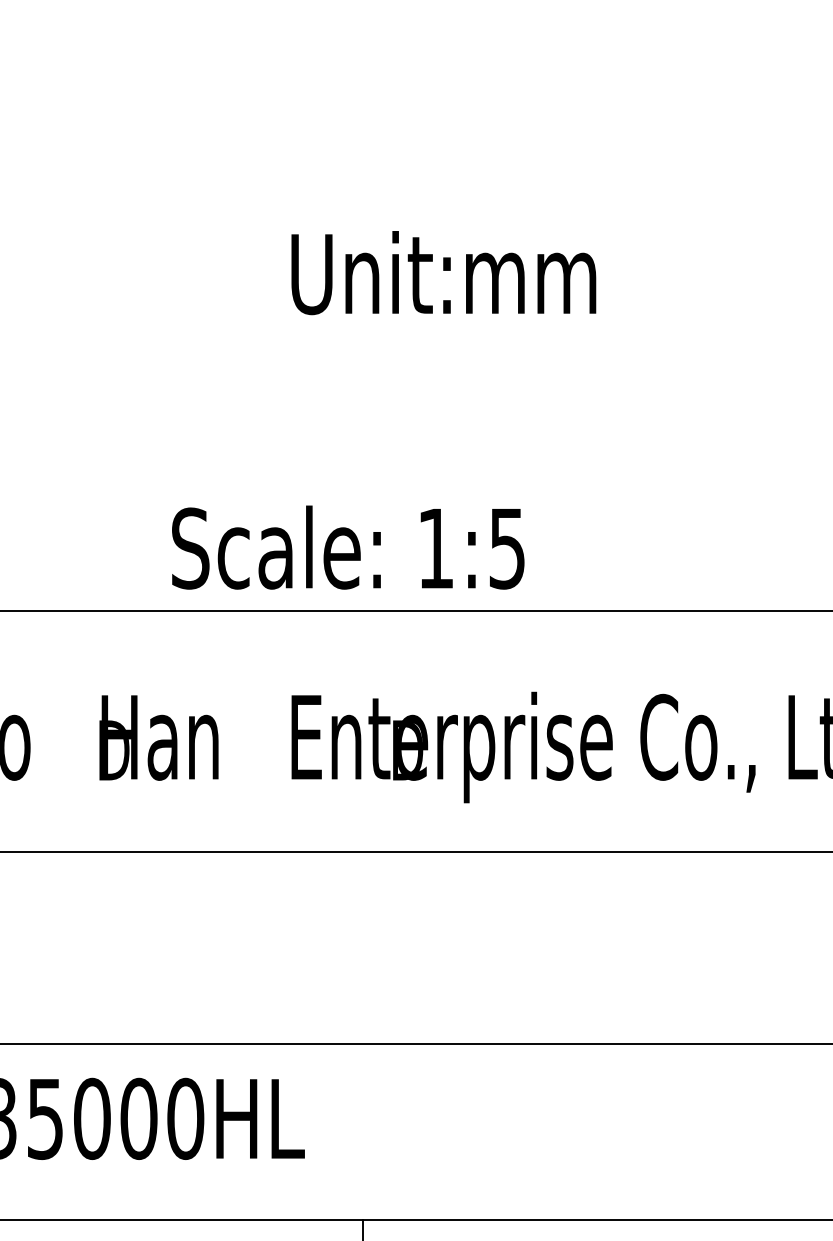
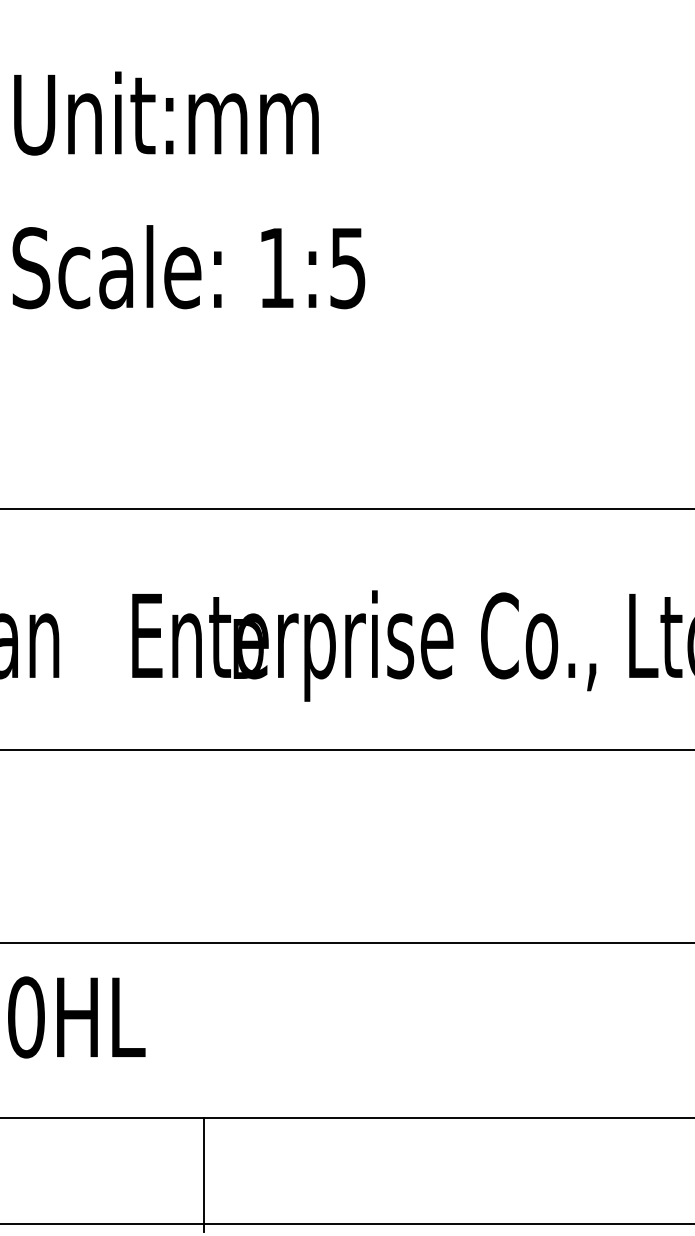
text: (443, 273) -> (166, 114), moved
text: (348, 547) -> (189, 267), moved

